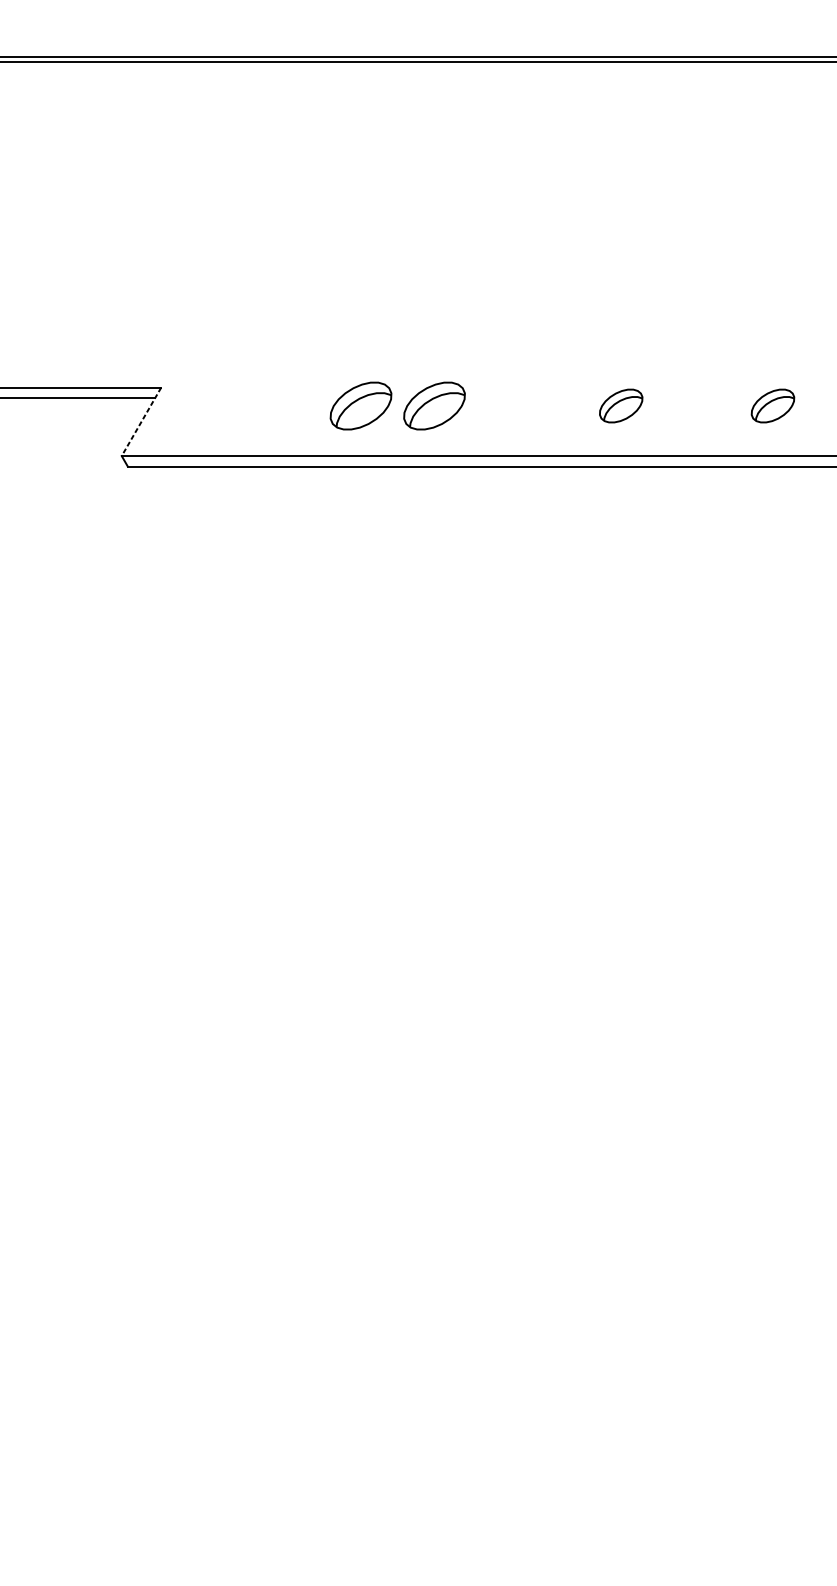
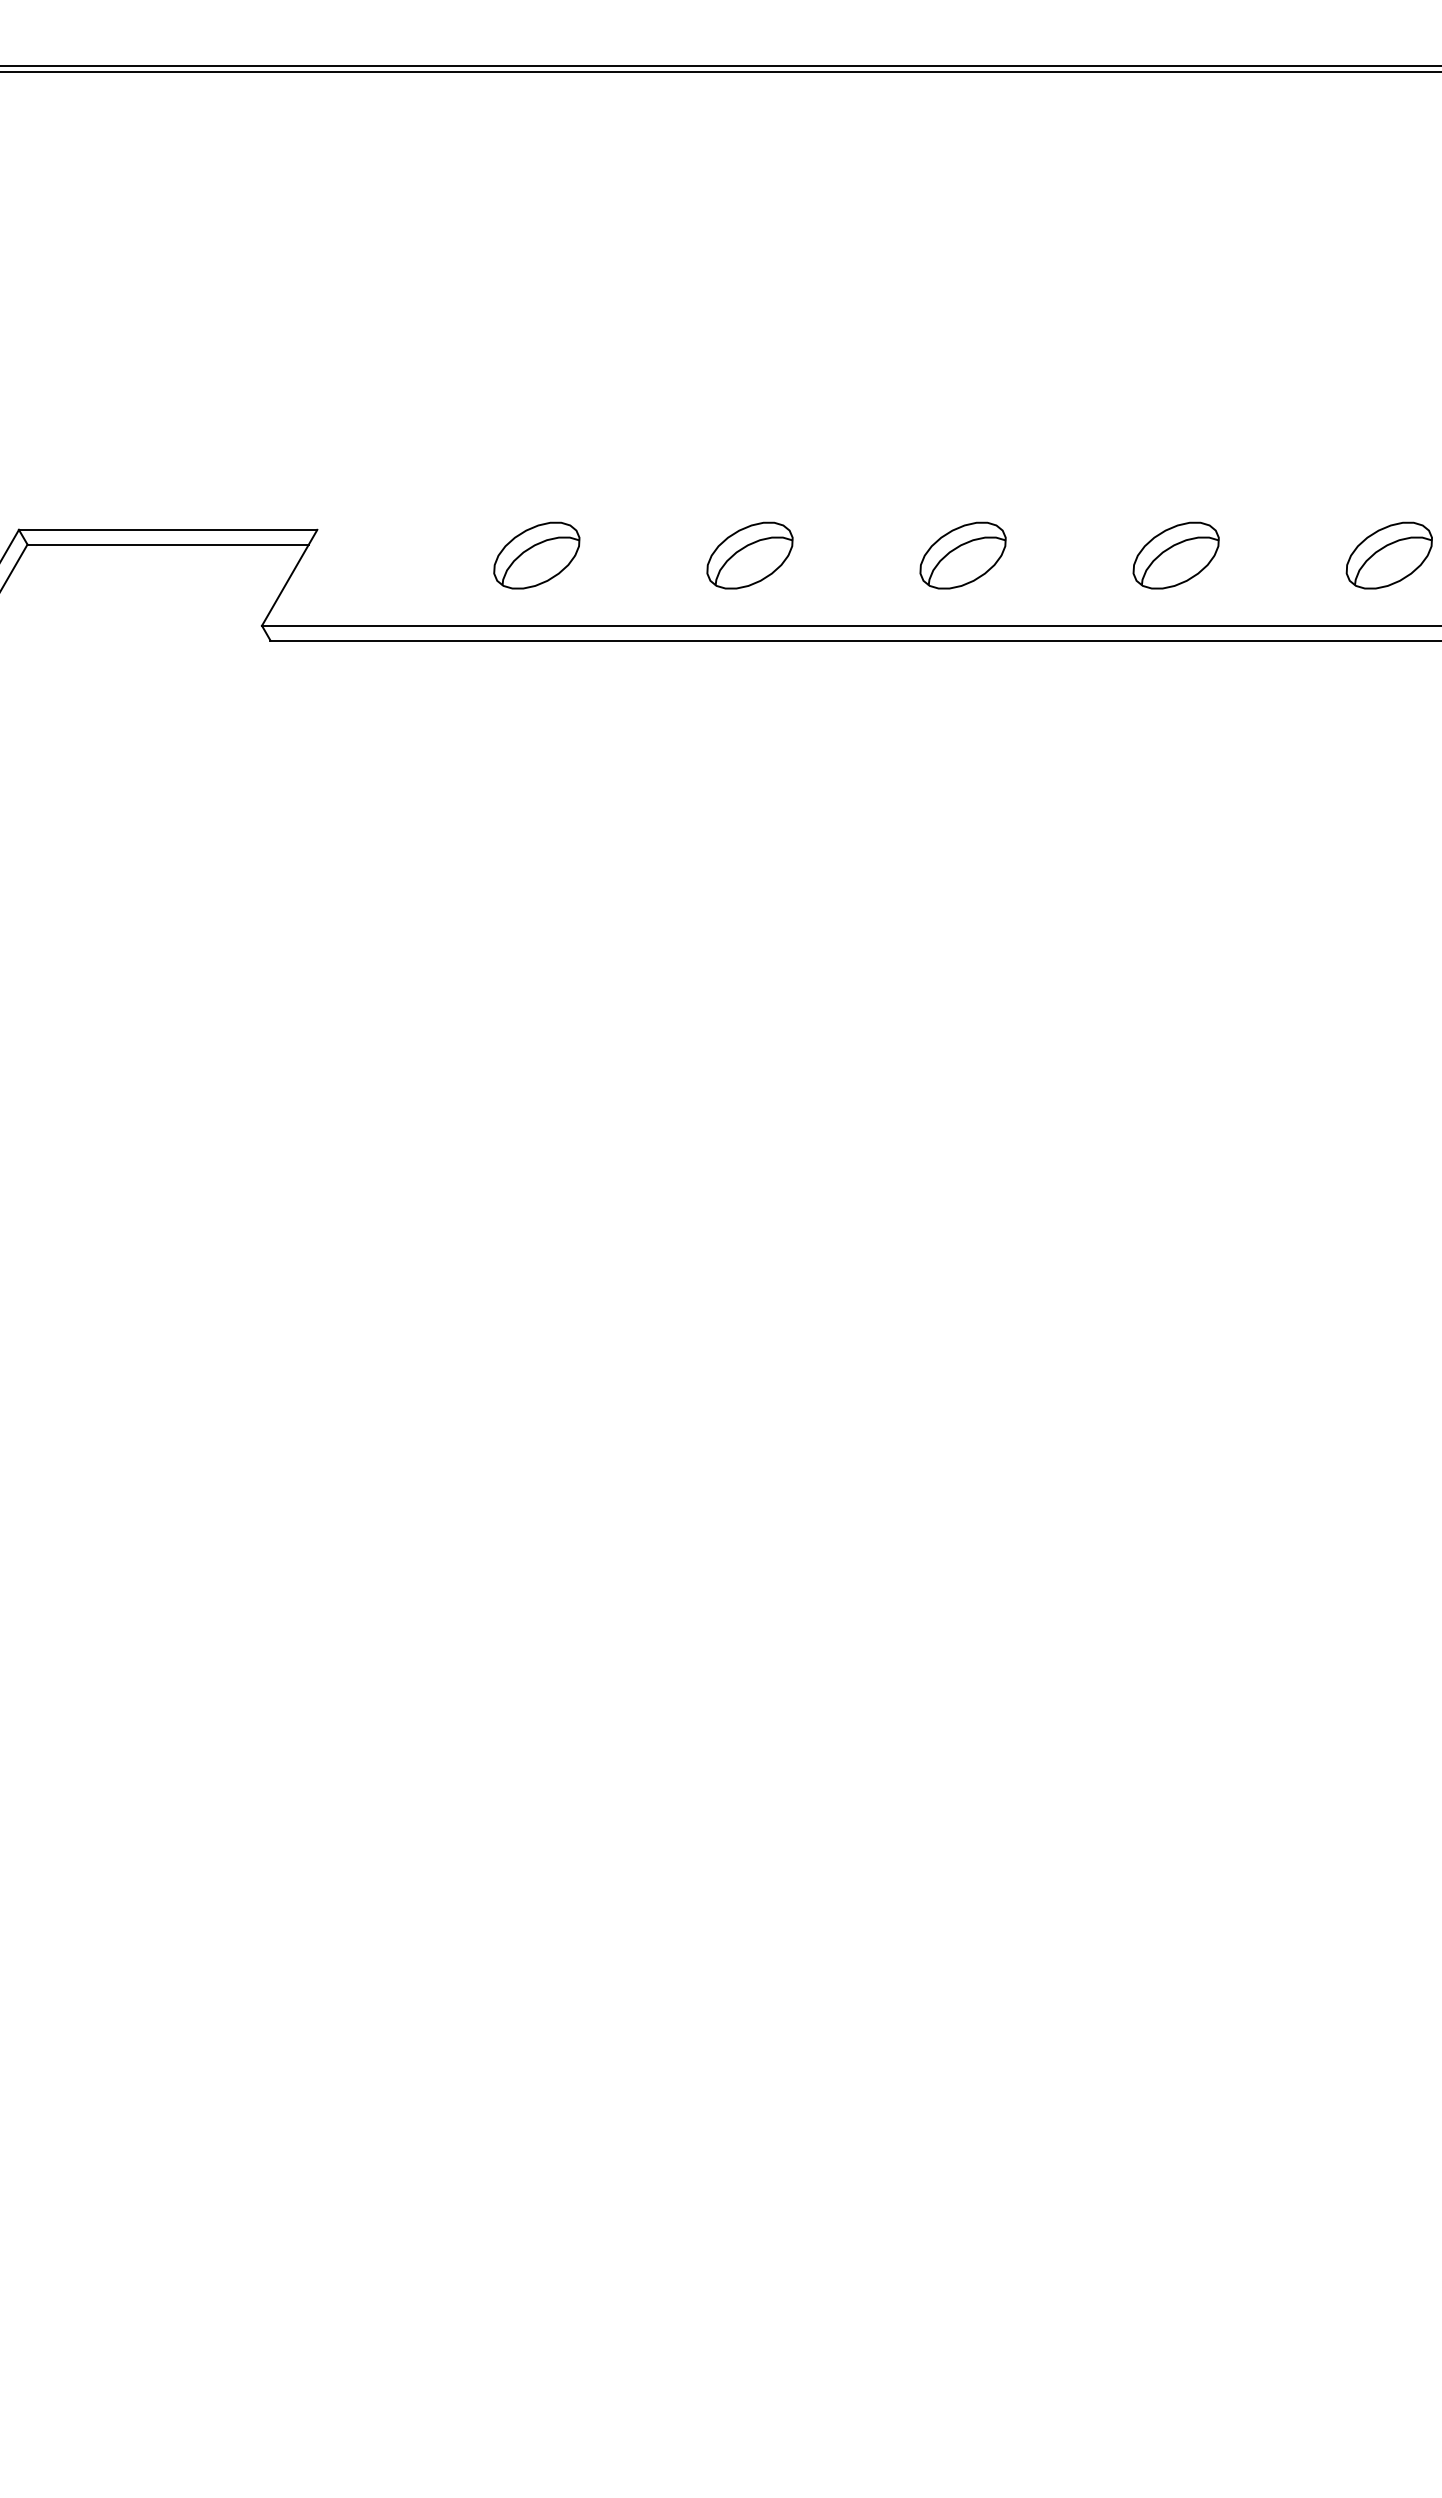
part: (360, 405) -> (536, 555), moved
part: (434, 405) -> (749, 555), moved
part: (620, 405) -> (962, 555), size x1.43
part: (772, 405) -> (1175, 555), size x1.43
line: (141, 422) -> (289, 578), dashed -> solid

